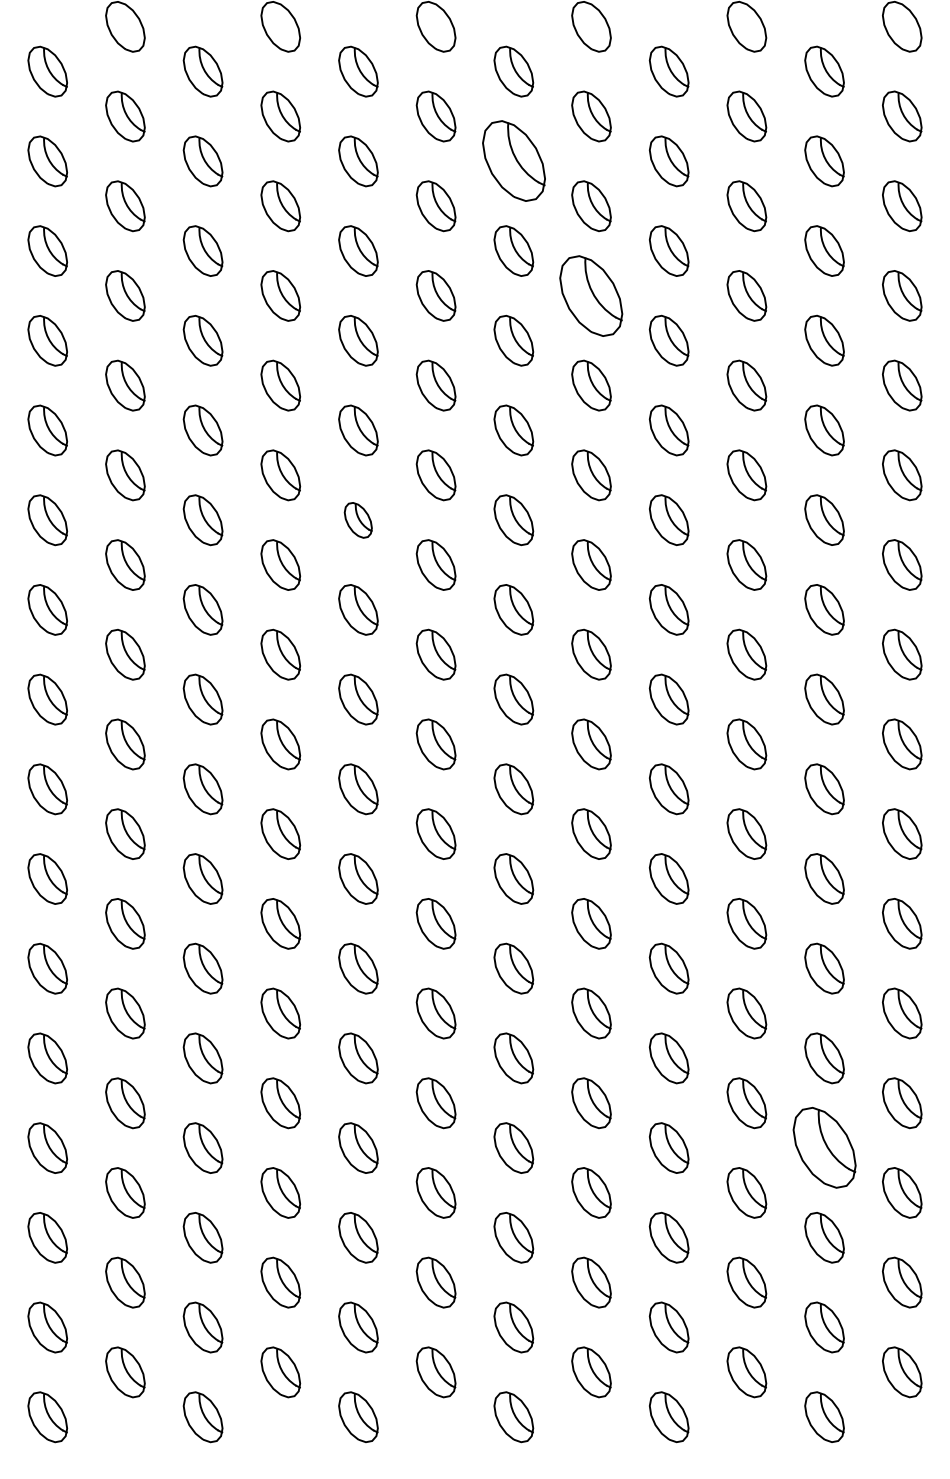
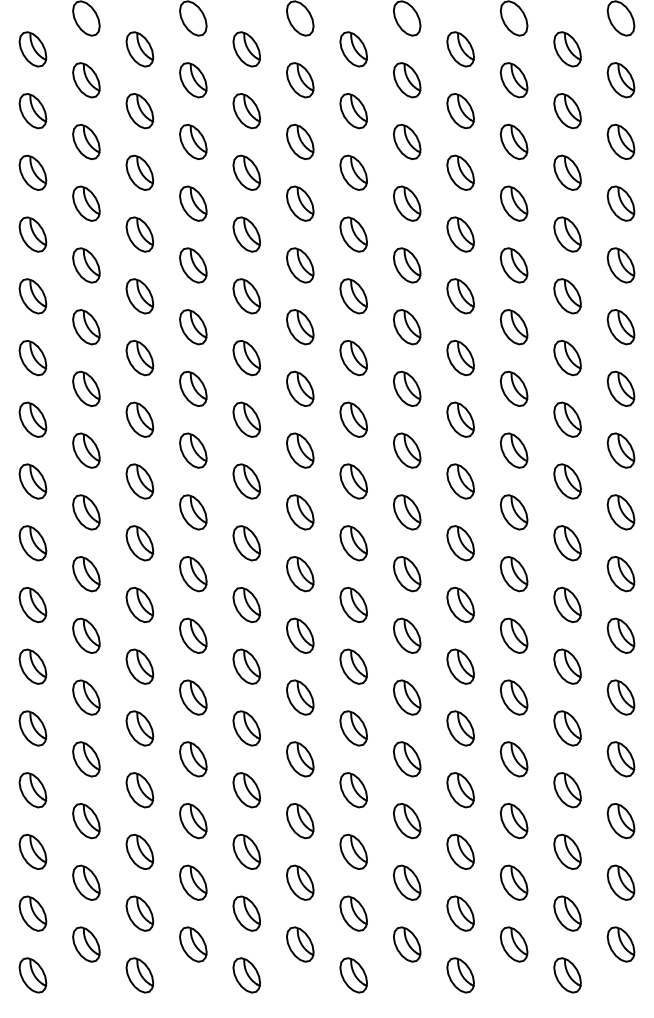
part: (513, 161) -> (353, 111), size x0.62
part: (591, 295) -> (407, 203), size x0.62
part: (358, 520) -> (246, 358), size x1.43
part: (824, 1148) -> (567, 790), size x0.62

